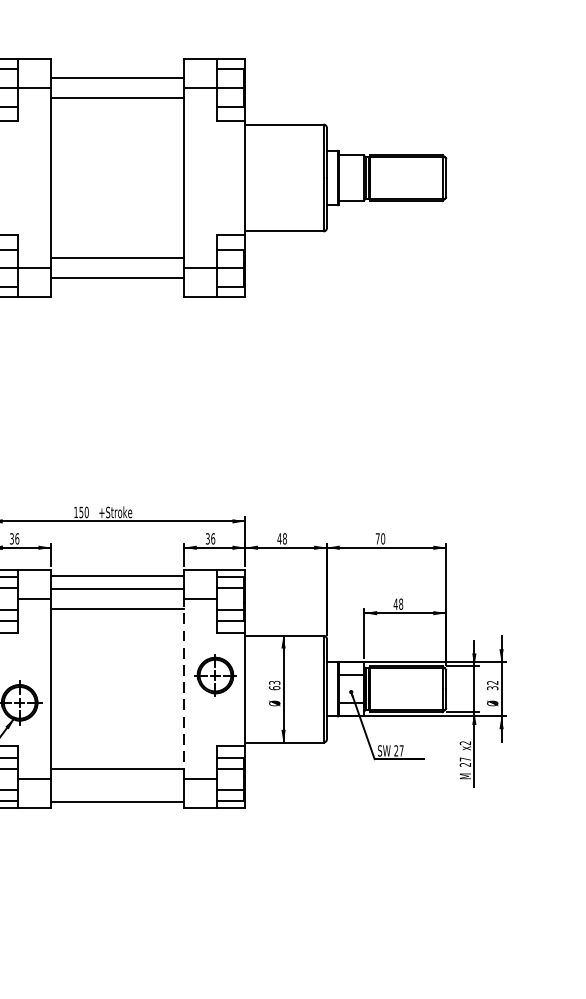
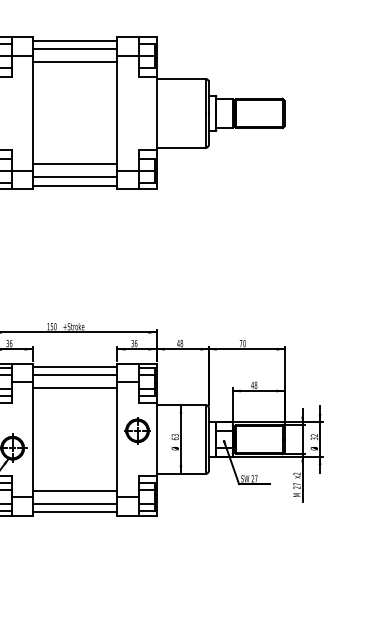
line: (116, 65) -> (74, 41), added
line: (116, 291) -> (74, 185), added
line: (184, 689) -> (117, 439), dashed -> solid
line: (116, 789) -> (74, 503), added

